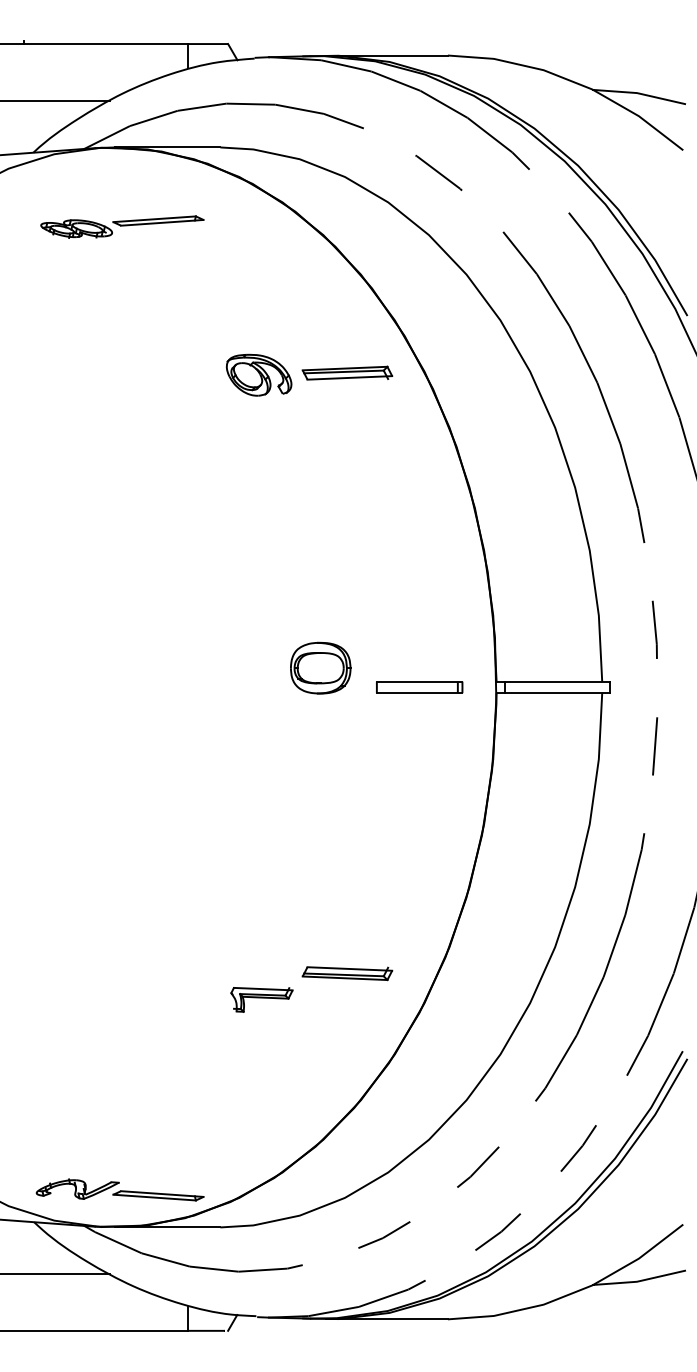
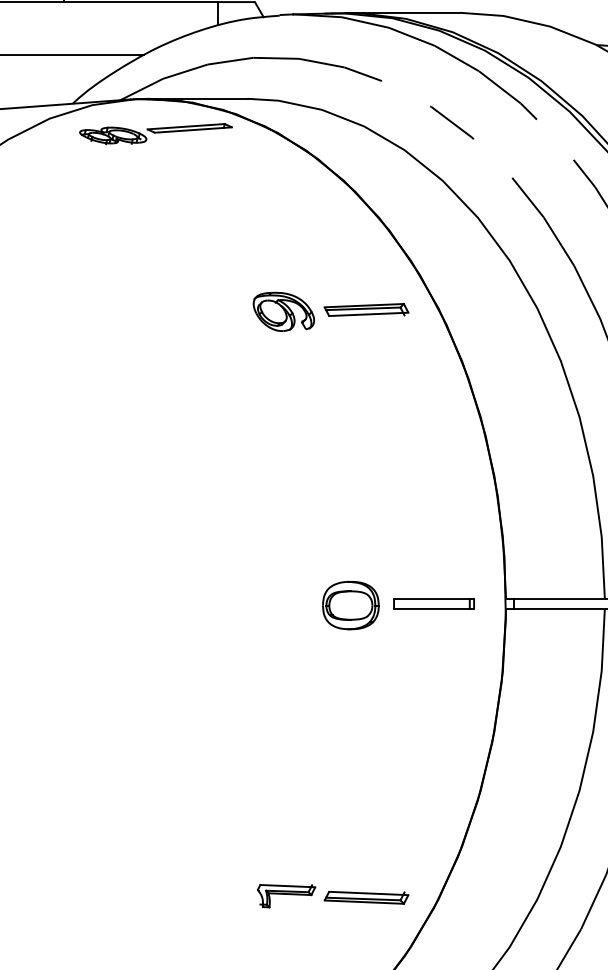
part: (122, 226) -> (156, 133), moved
part: (320, 667) -> (350, 604), moved
part: (347, 973) -> (366, 897), moved

